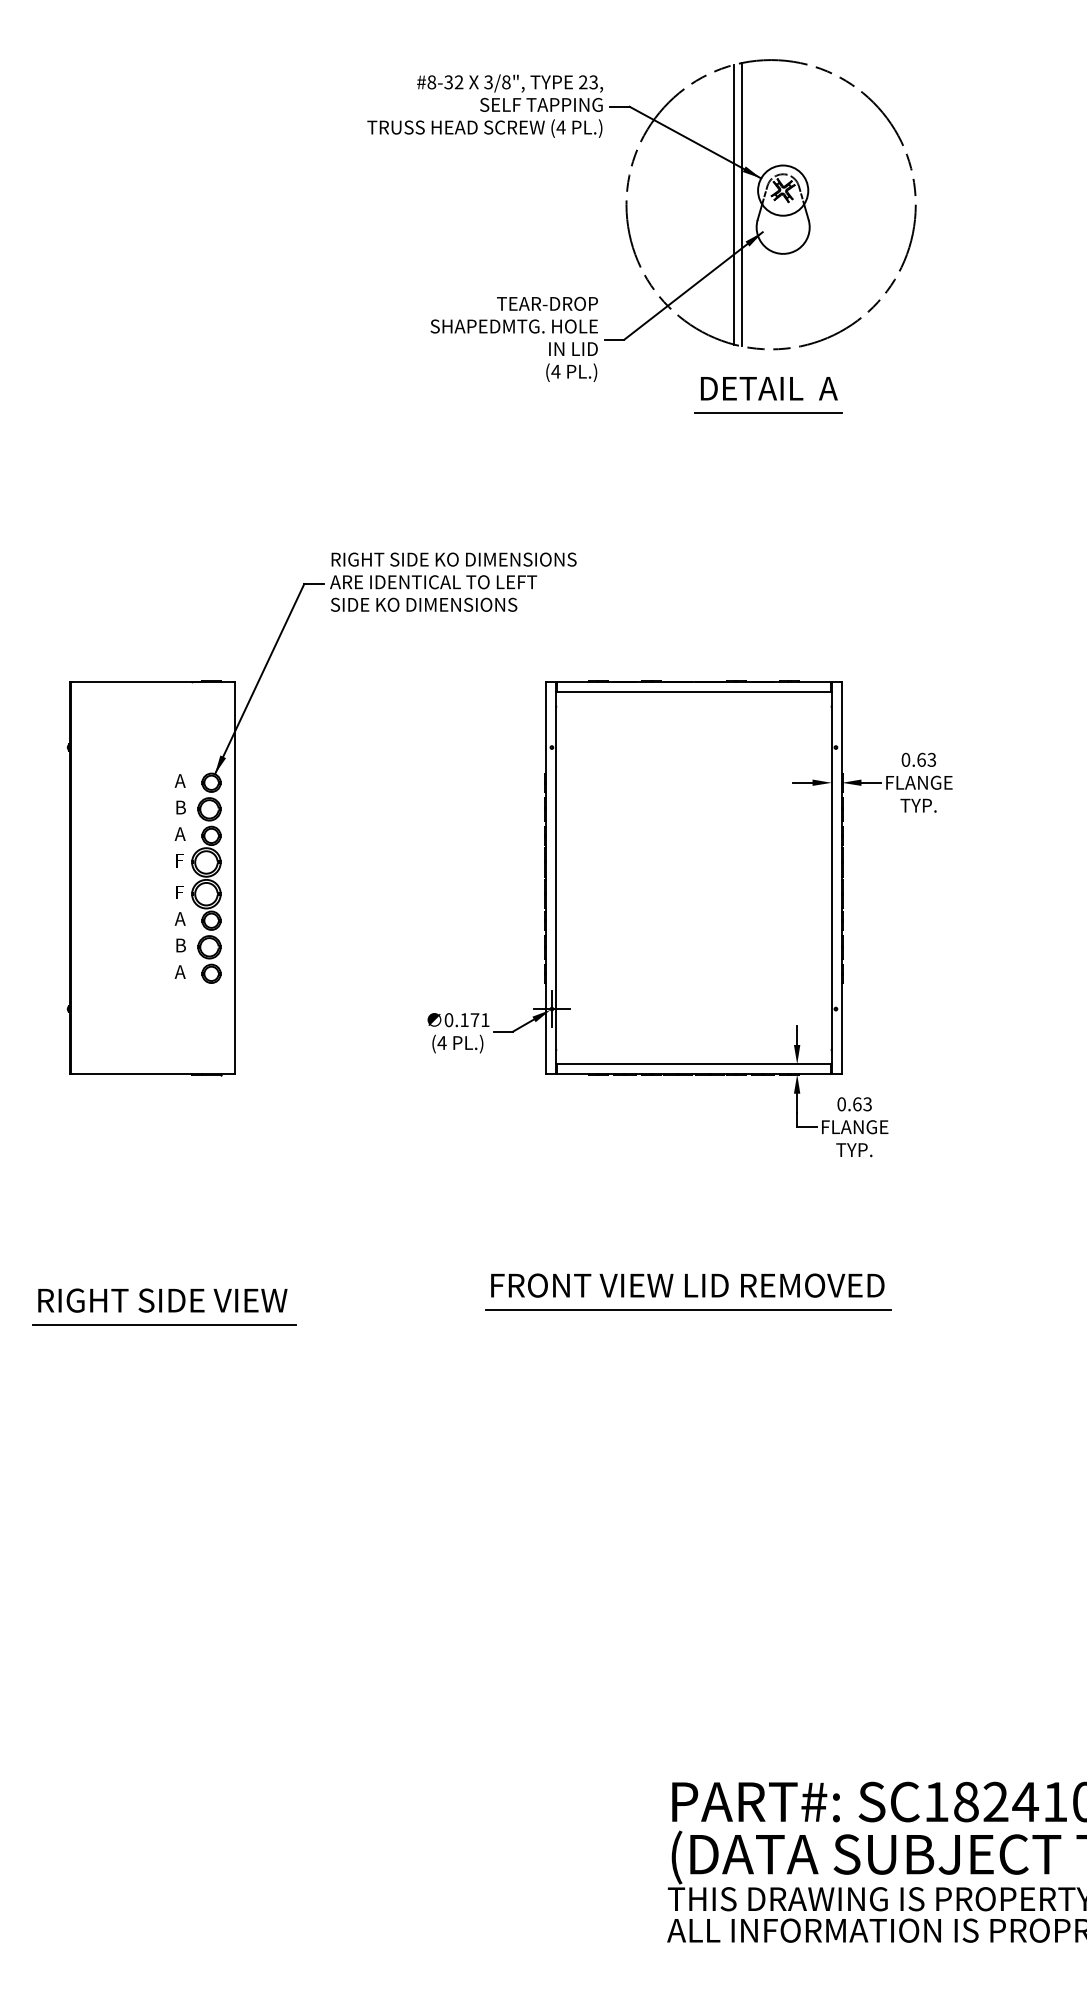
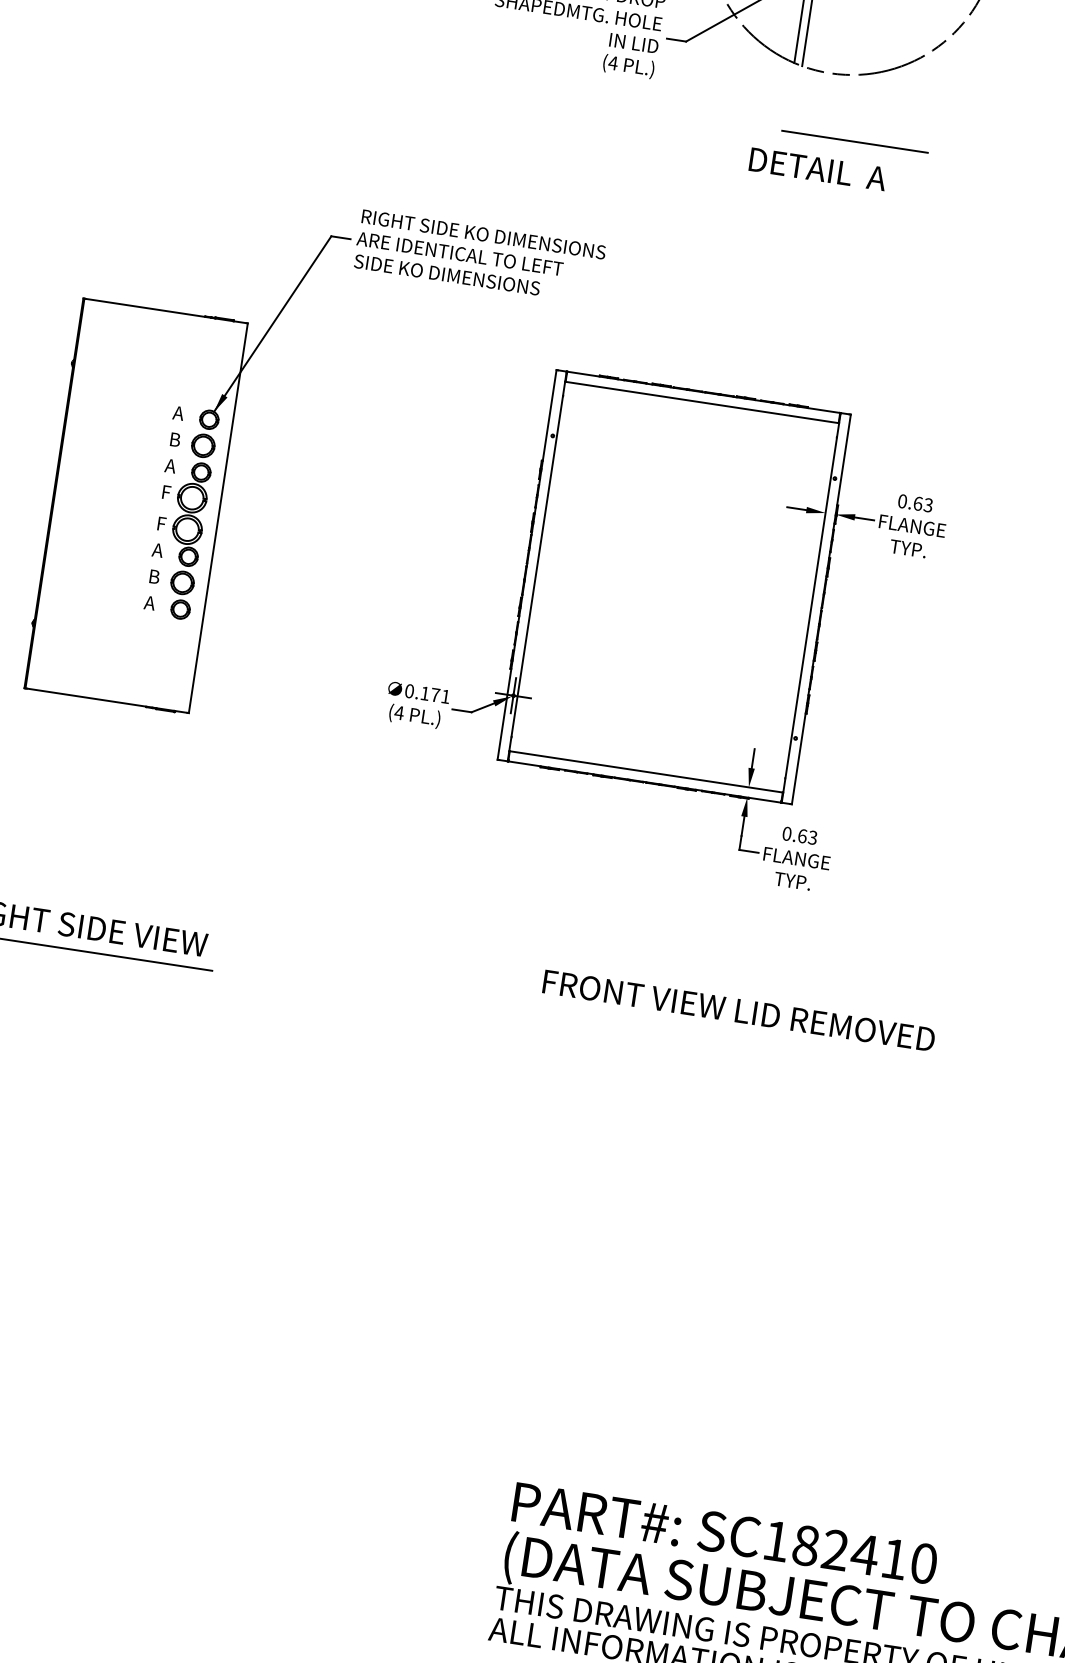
text: (769, 388) -> (818, 169), moved
line: (768, 412) -> (855, 141), moved
text: (687, 1285) -> (738, 1010), moved
line: (687, 1309) -> (603, 1014), removed

